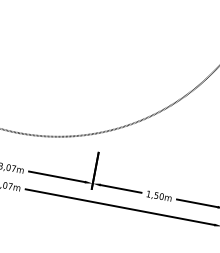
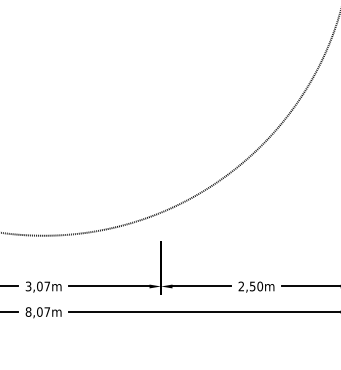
text: (148, 194) -> (240, 286), 1,50m -> 2,50m

